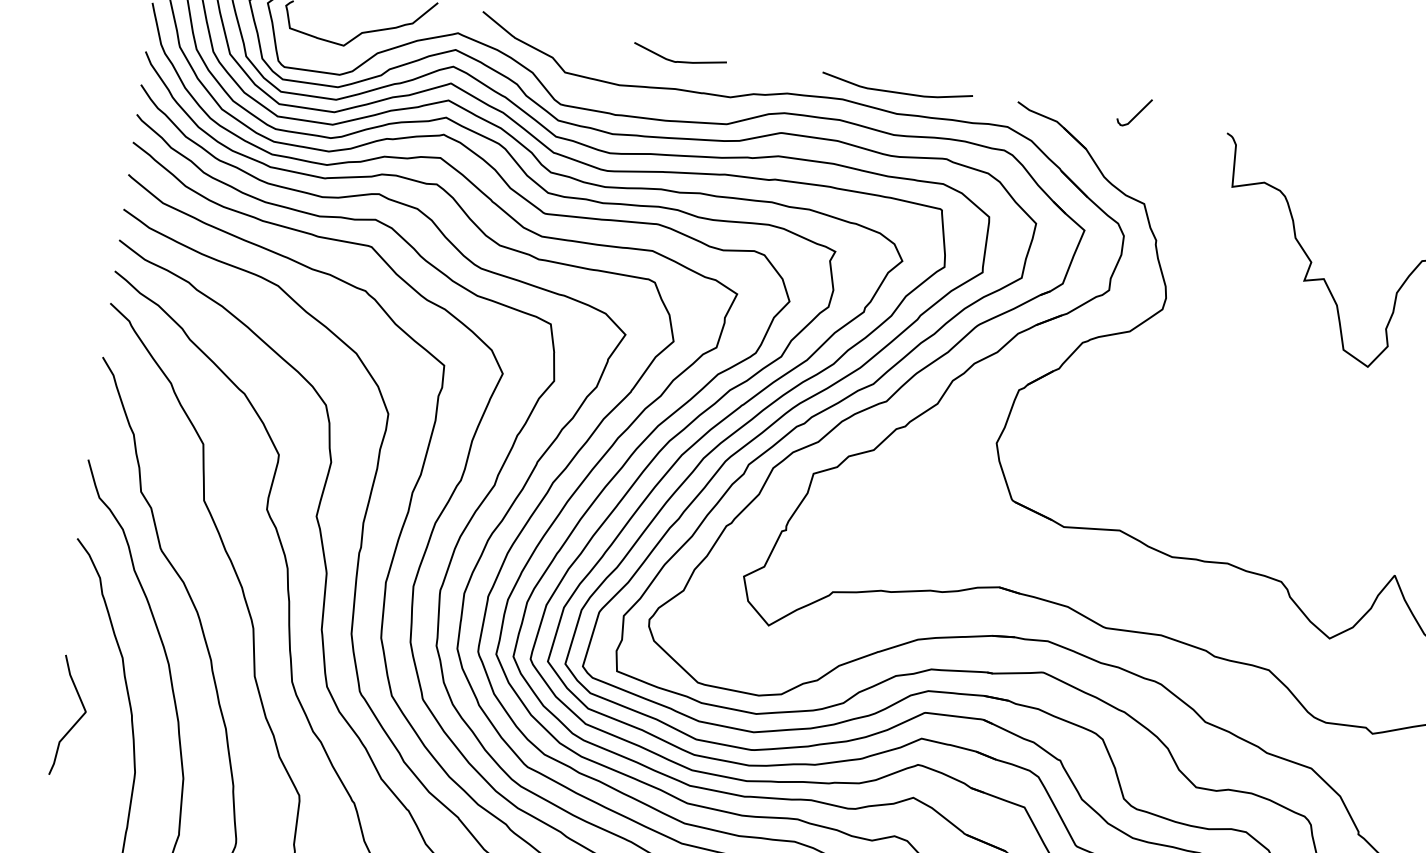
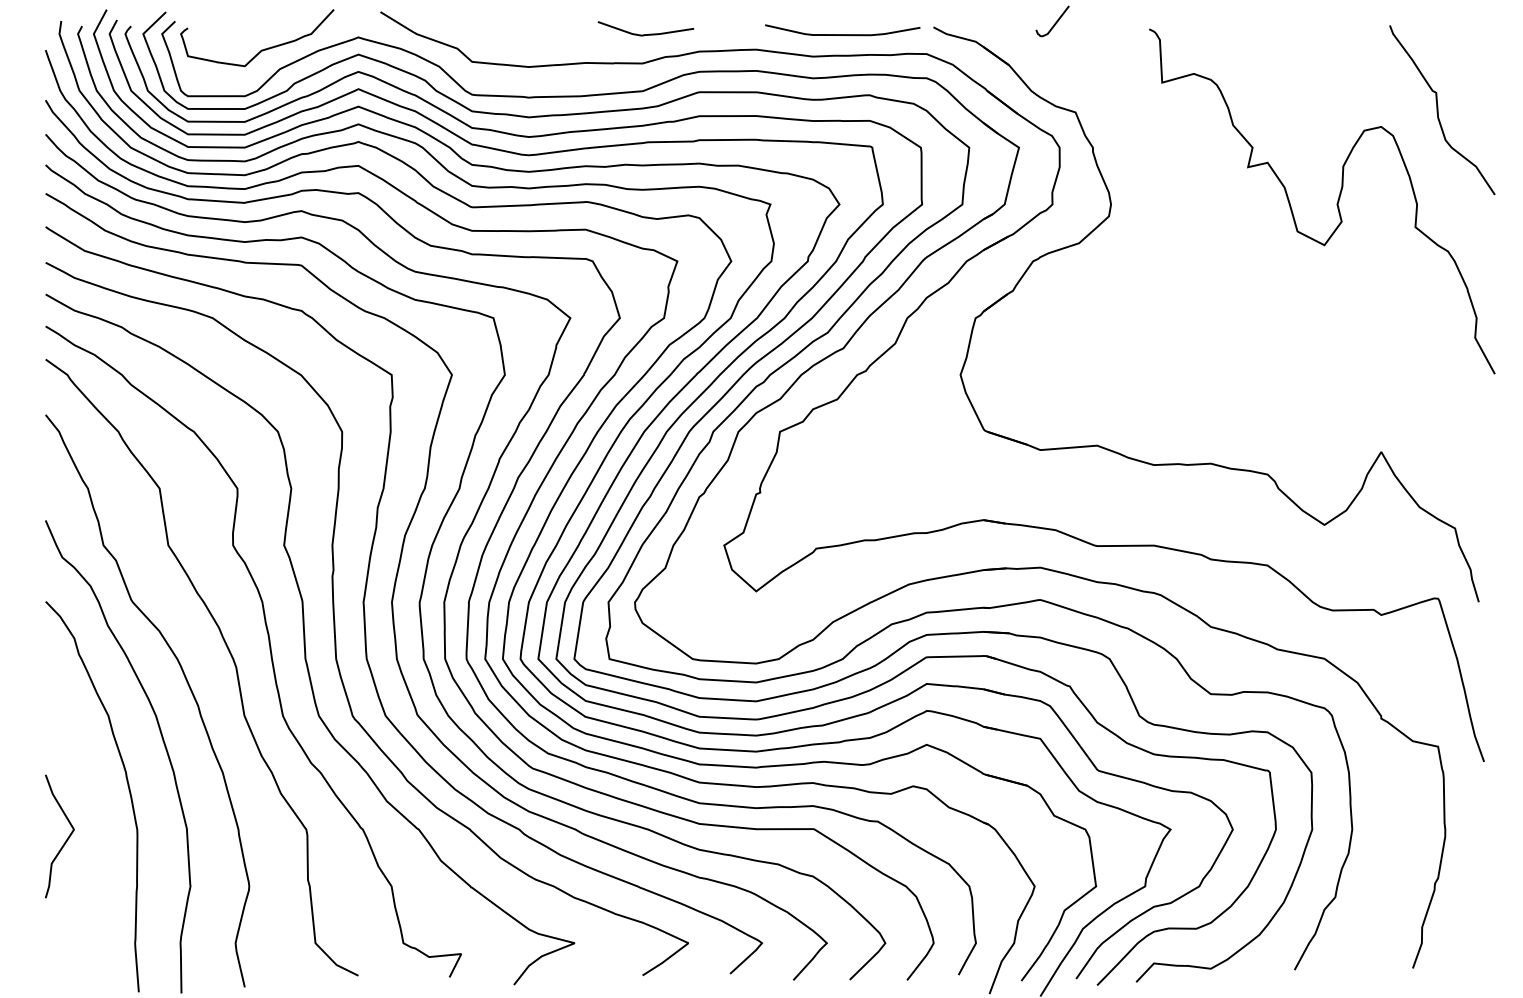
curve: (678, 61) -> (645, 34), moved
curve: (896, 91) -> (842, 34), moved
curve: (76, 721) -> (65, 840), moved

